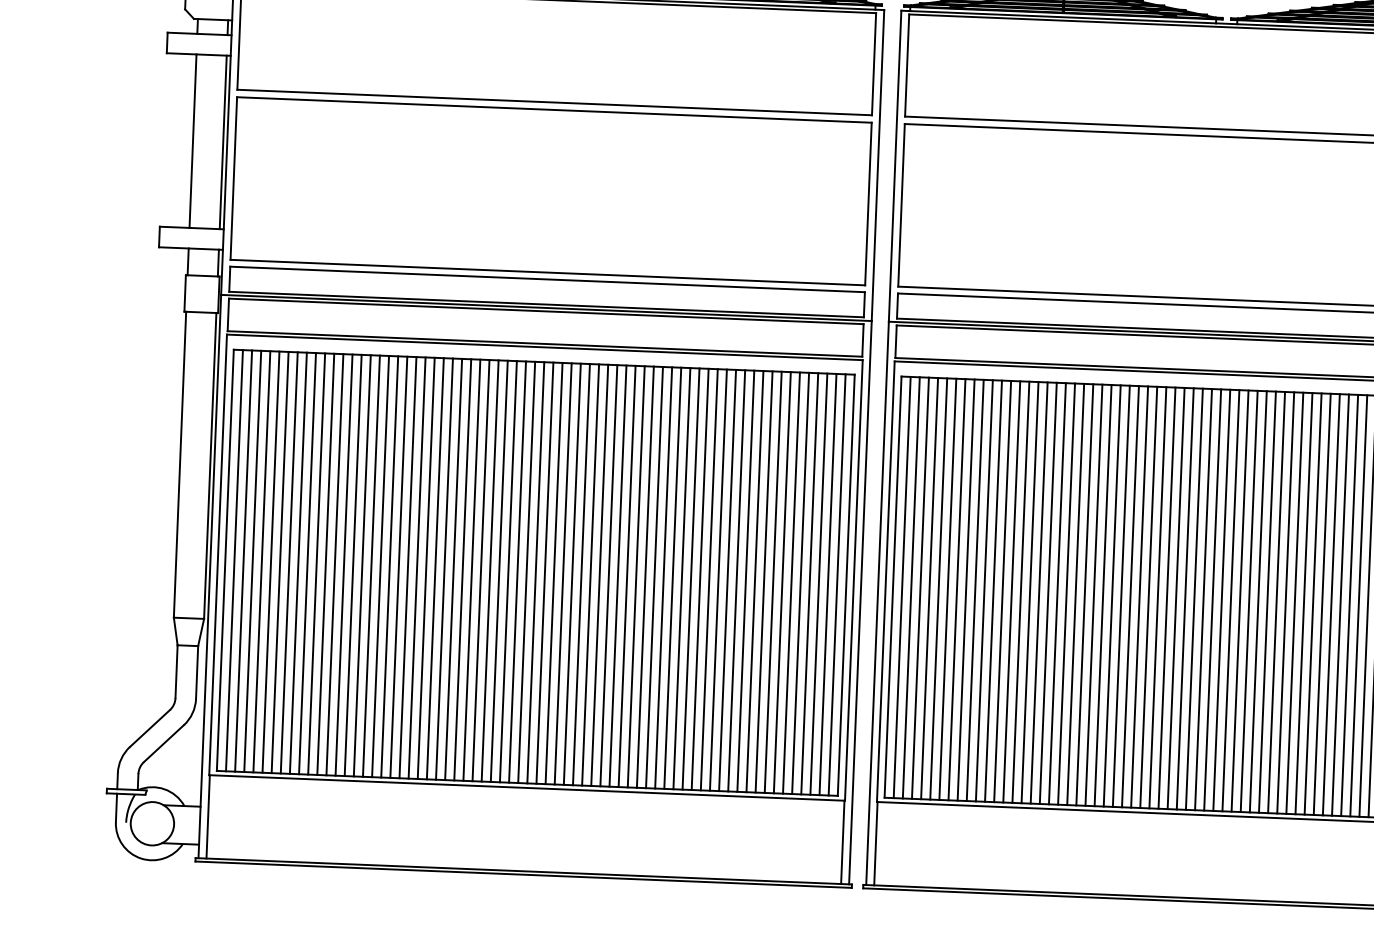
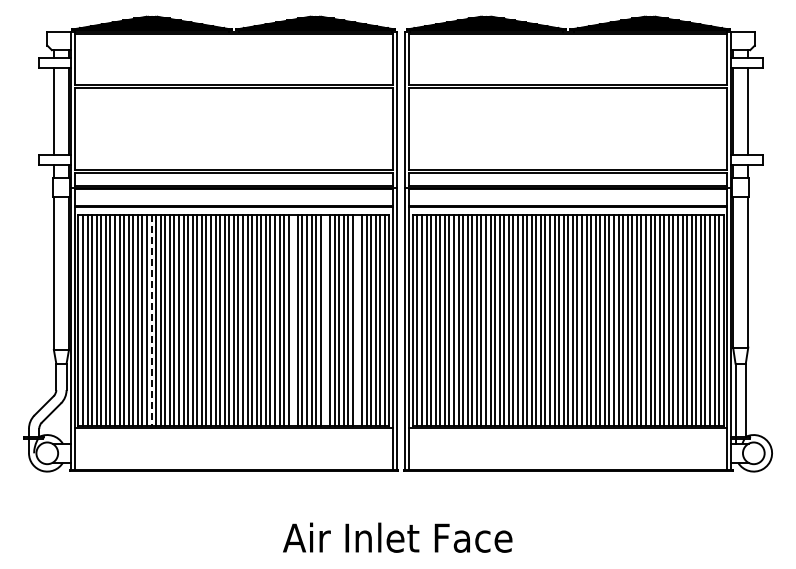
line: (371, 566) -> (151, 320), solid -> dashed
line: (654, 576) -> (293, 319), removed
line: (718, 578) -> (325, 319), removed
line: (782, 581) -> (357, 319), removed

